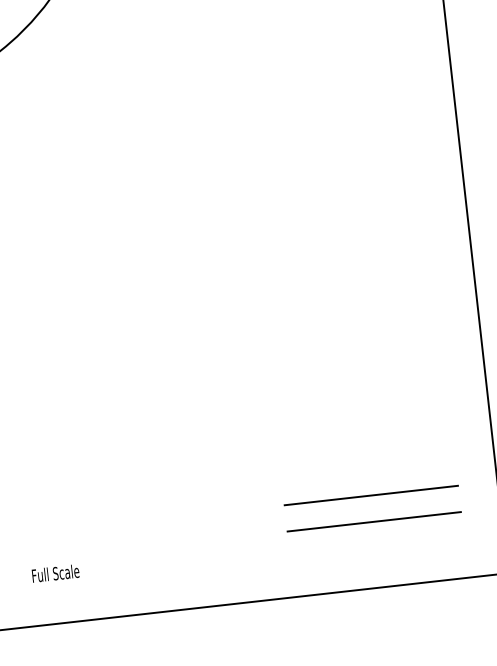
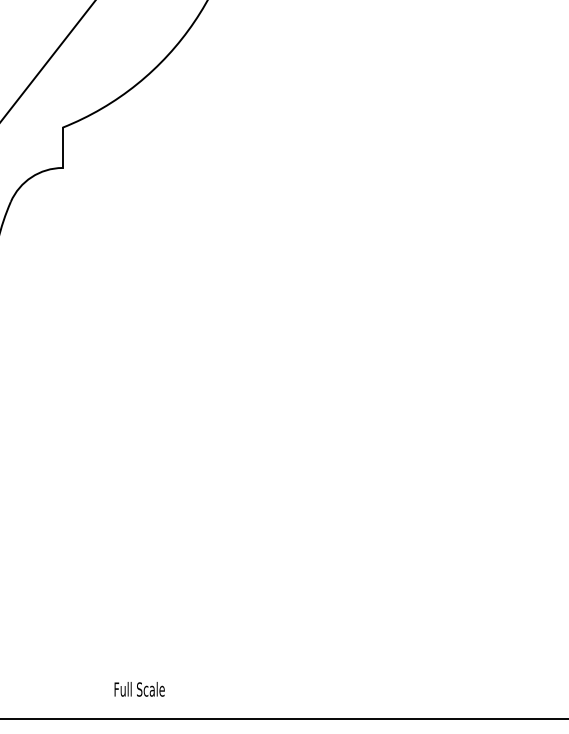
line: (370, 495) -> (449, 620), removed
line: (373, 521) -> (449, 648), removed
text: (55, 573) -> (139, 689), moved

